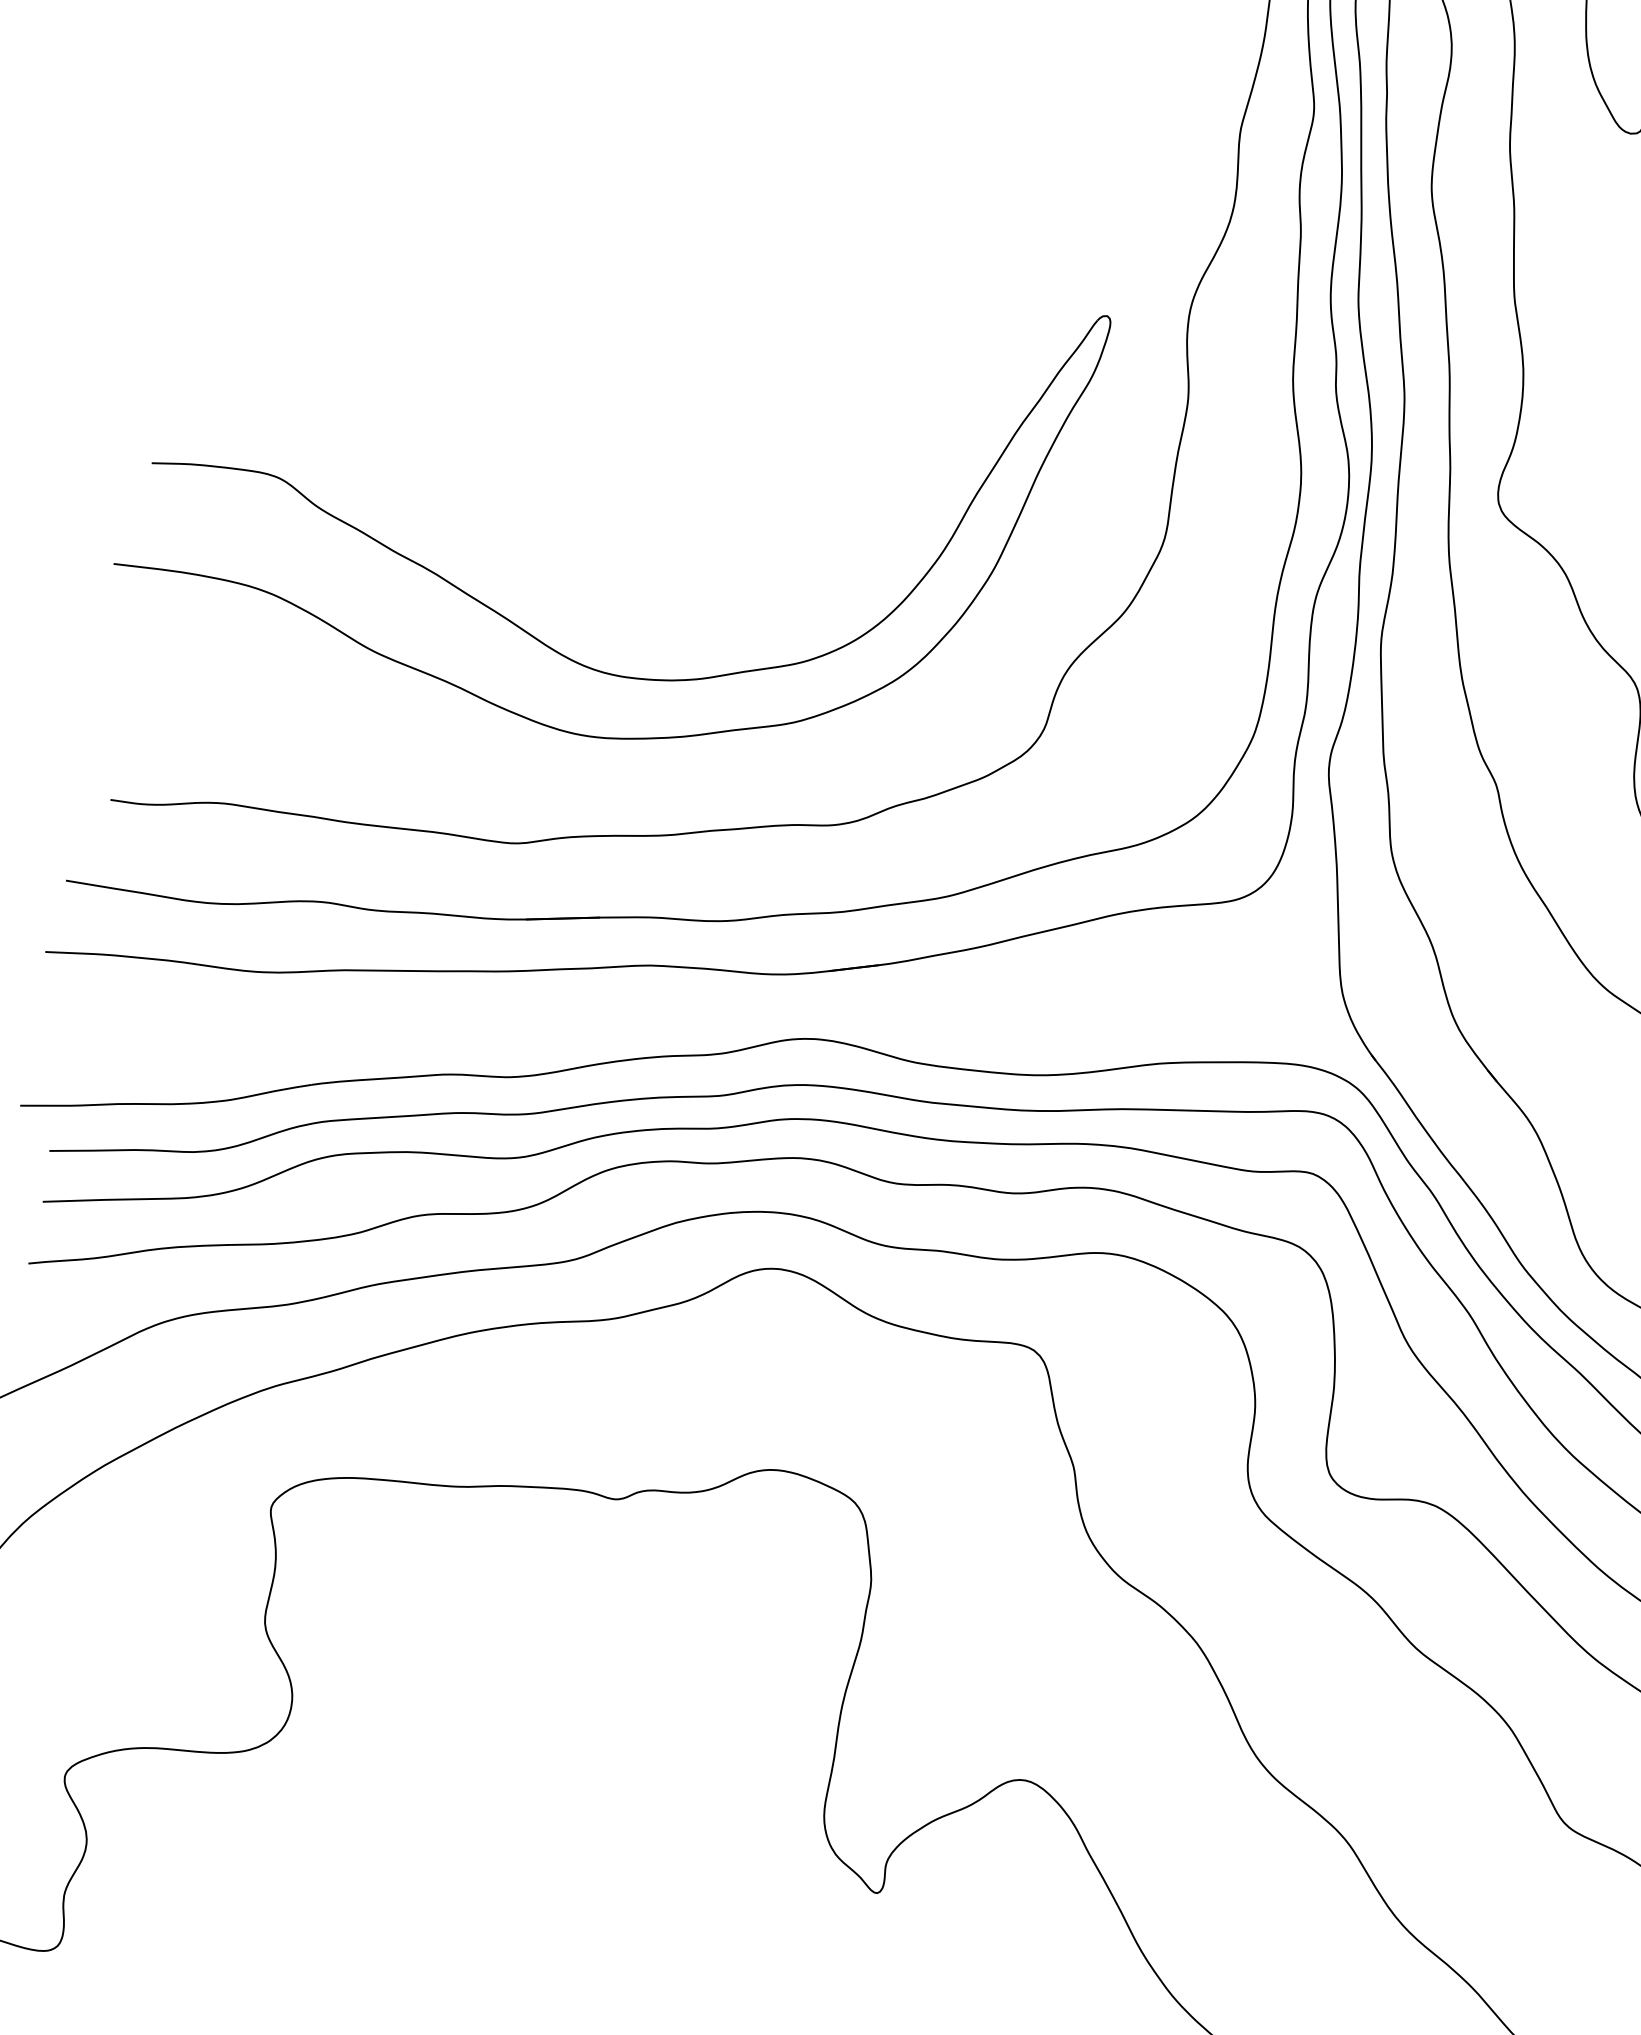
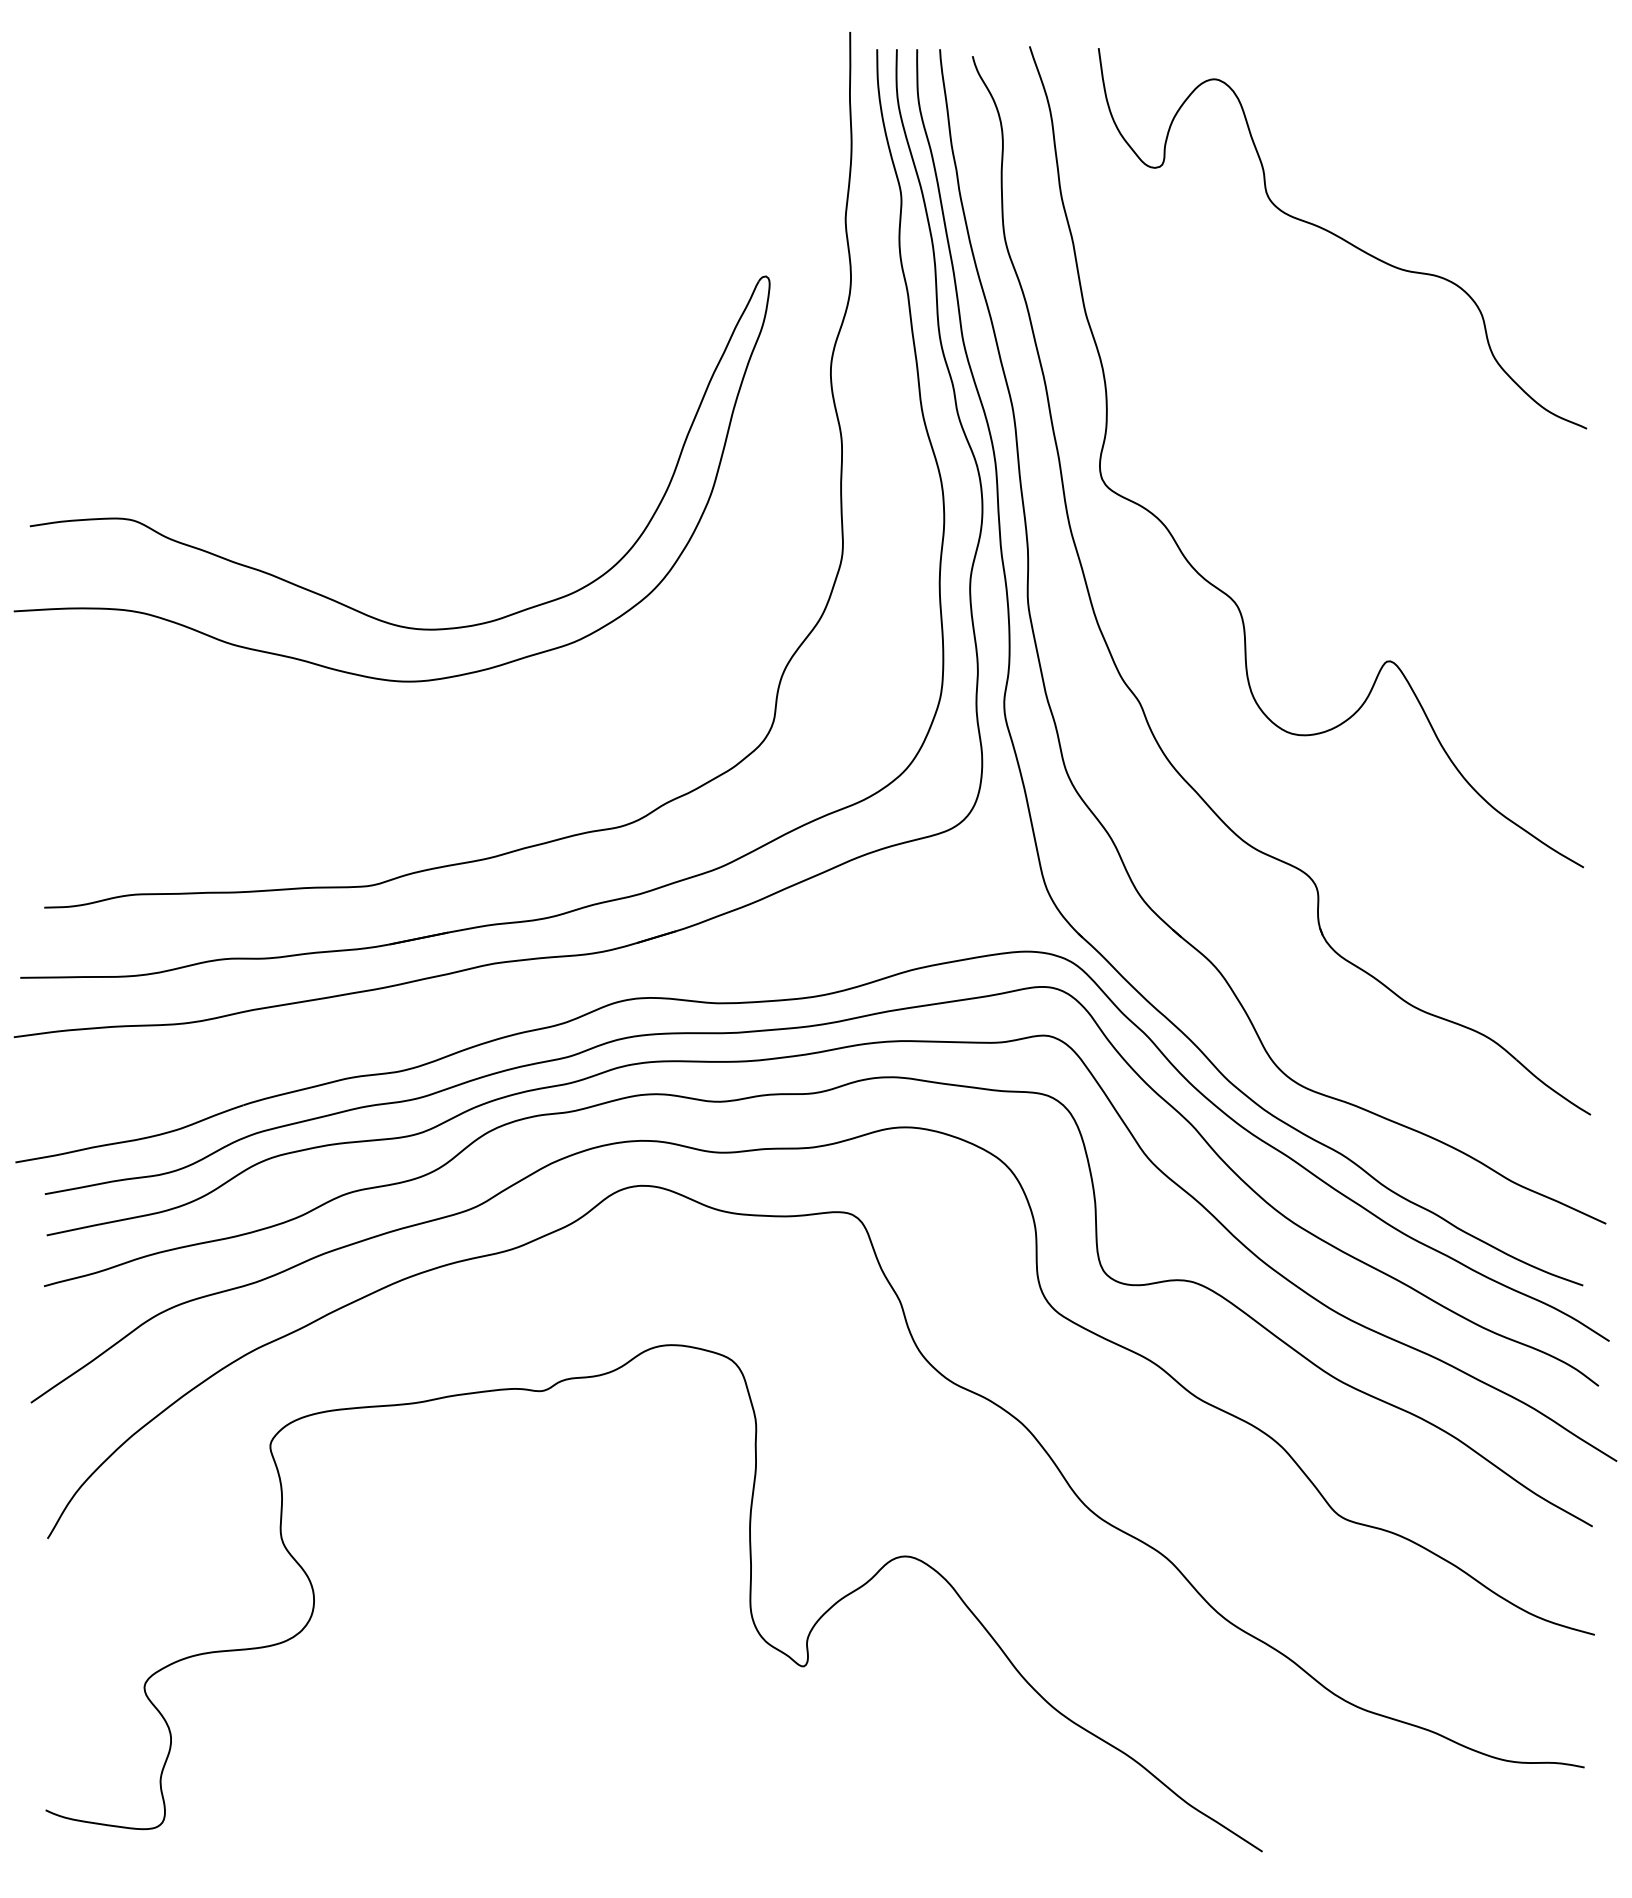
part: (509, 618) -> (334, 599), moved

